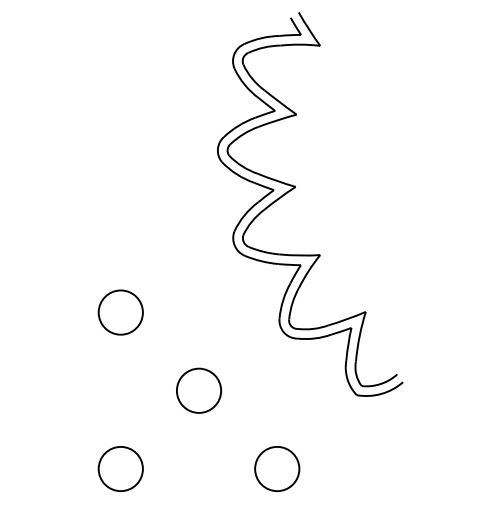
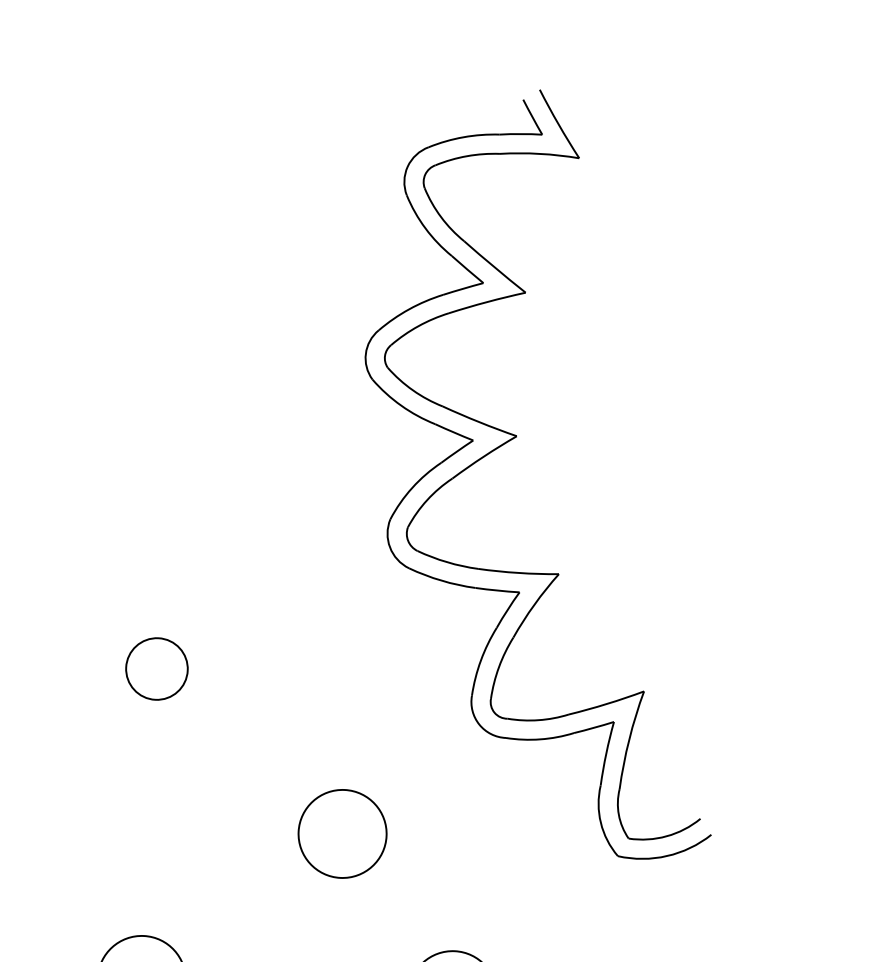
circle: (120, 312) -> (156, 668), size x0.7
circle: (198, 390) -> (341, 833), moved

